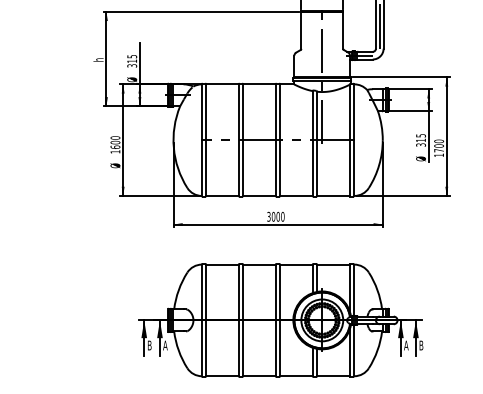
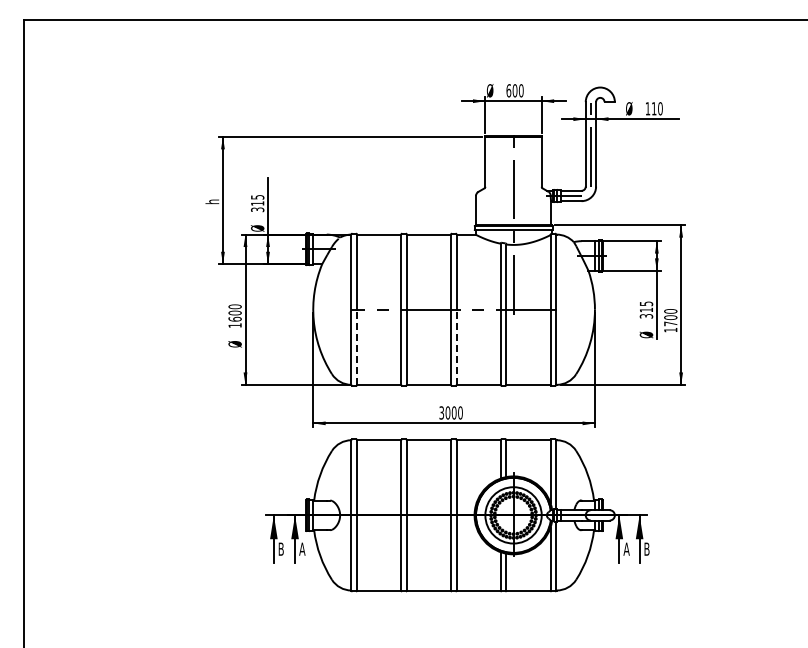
line: (206, 168) -> (357, 347), solid -> dashed
line: (279, 168) -> (456, 347), solid -> dashed
part: (280, 320) -> (457, 515), moved

